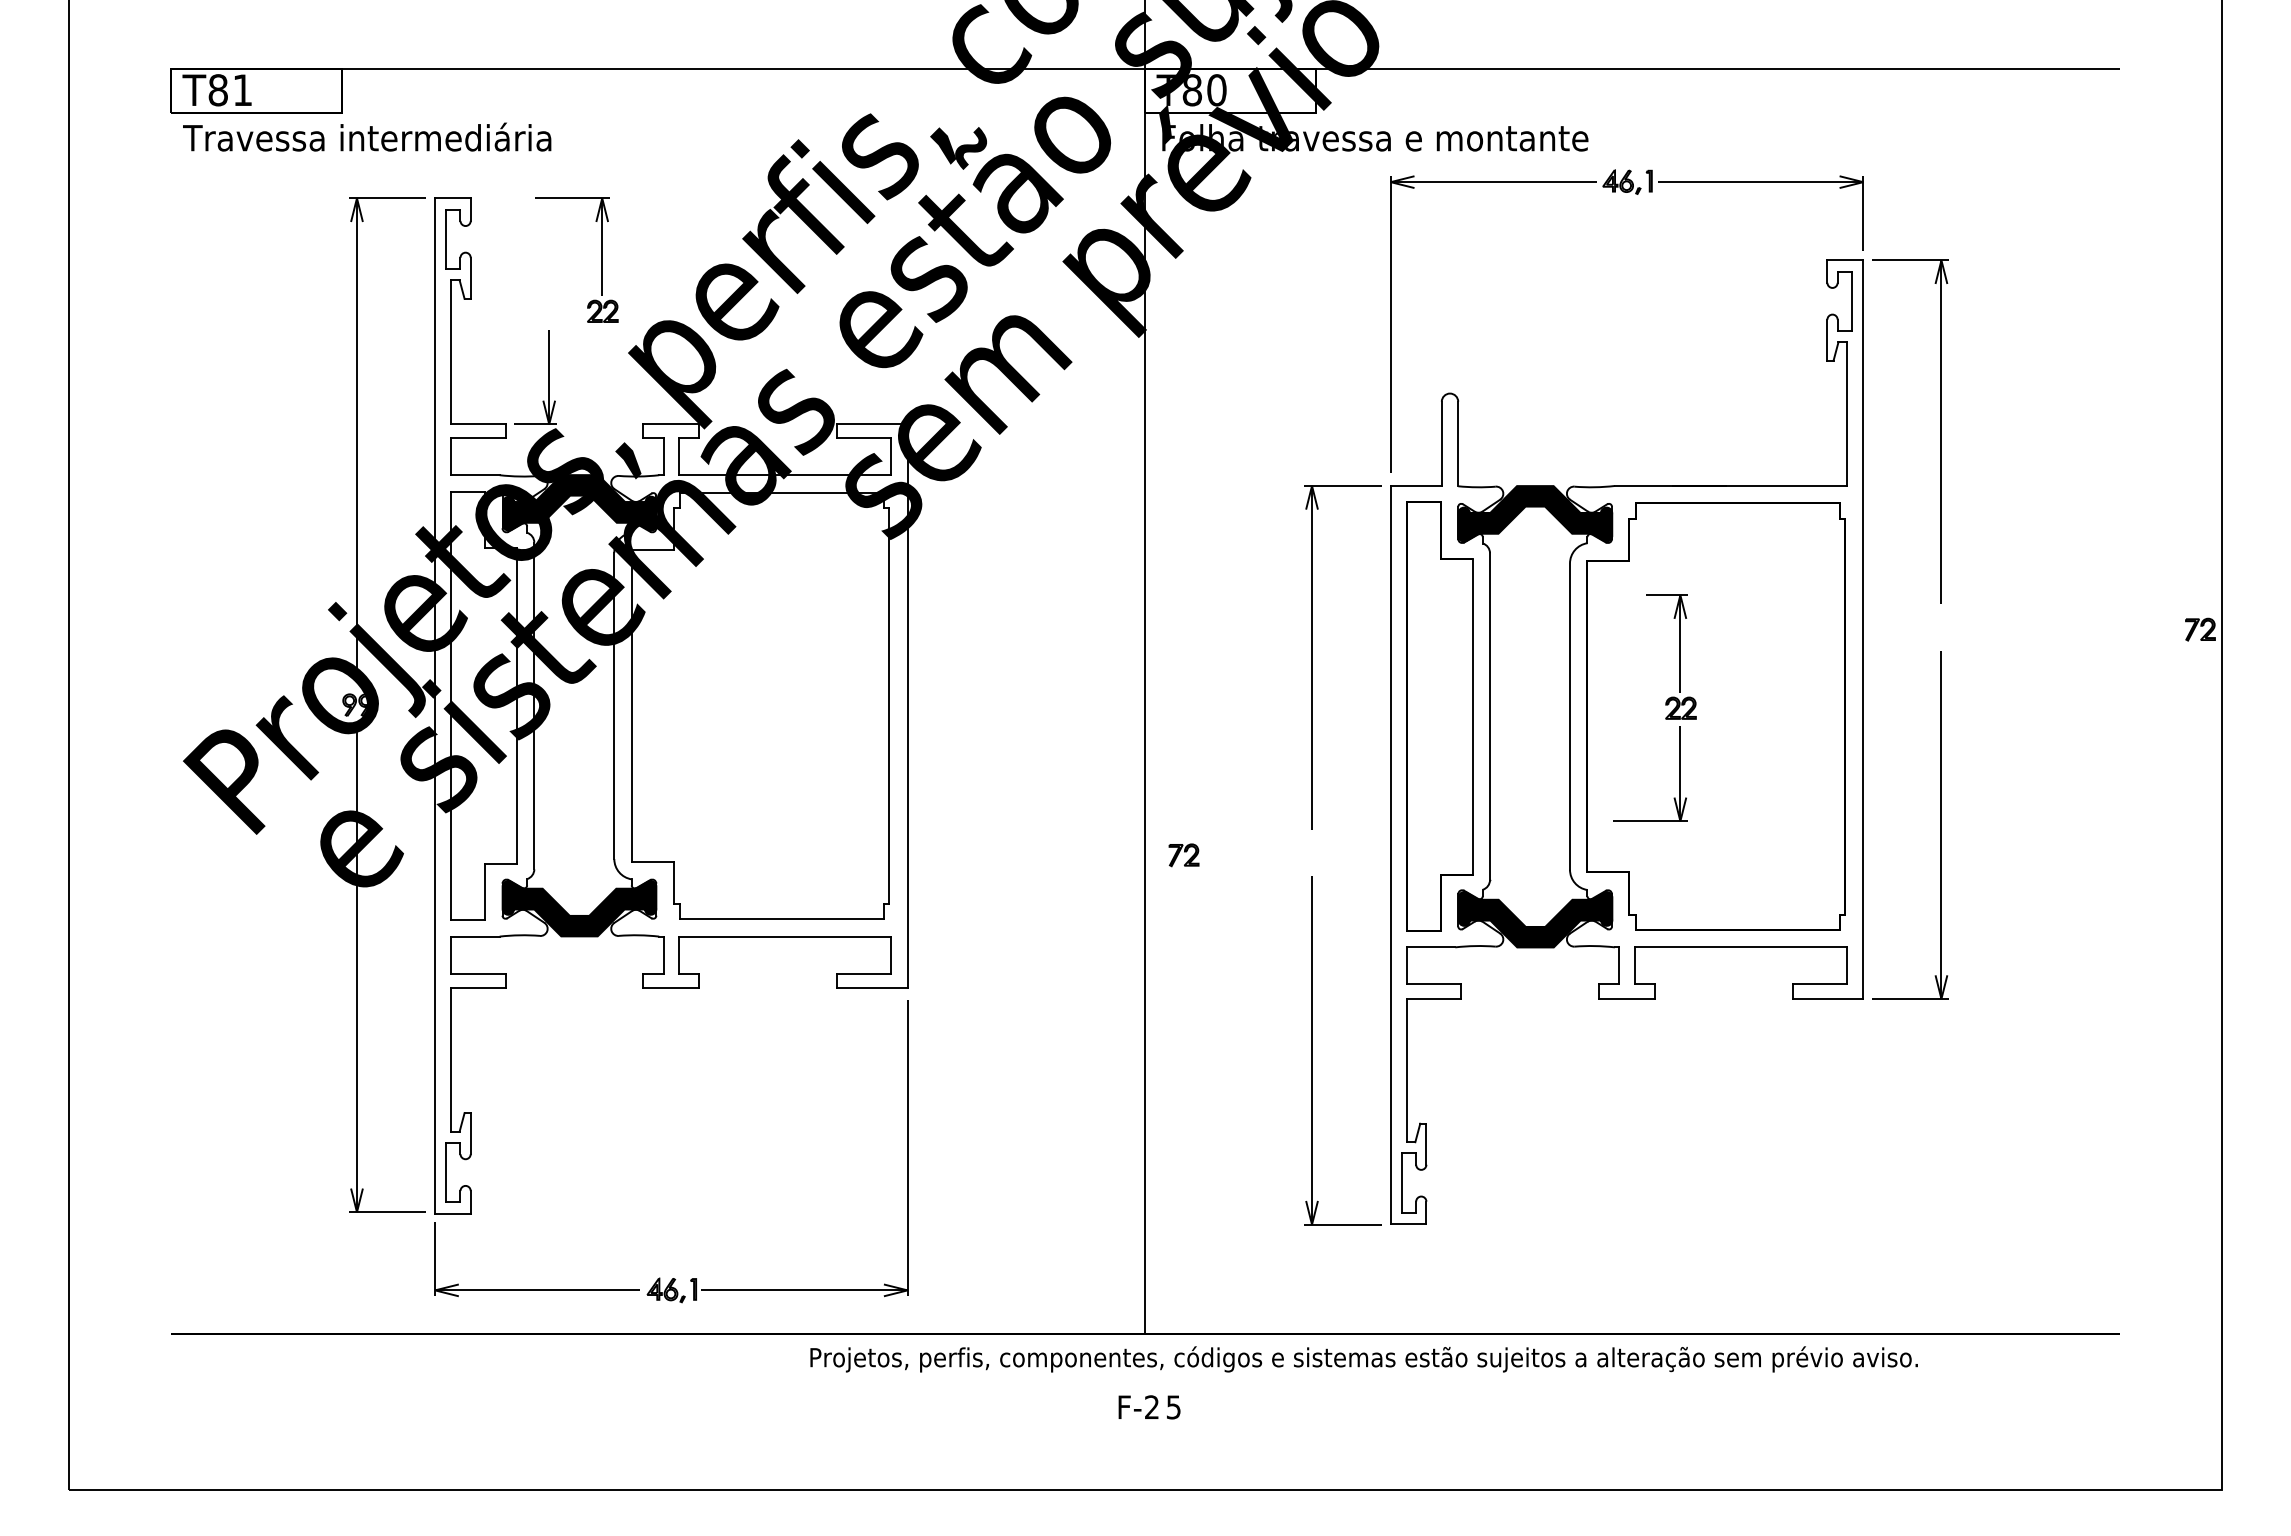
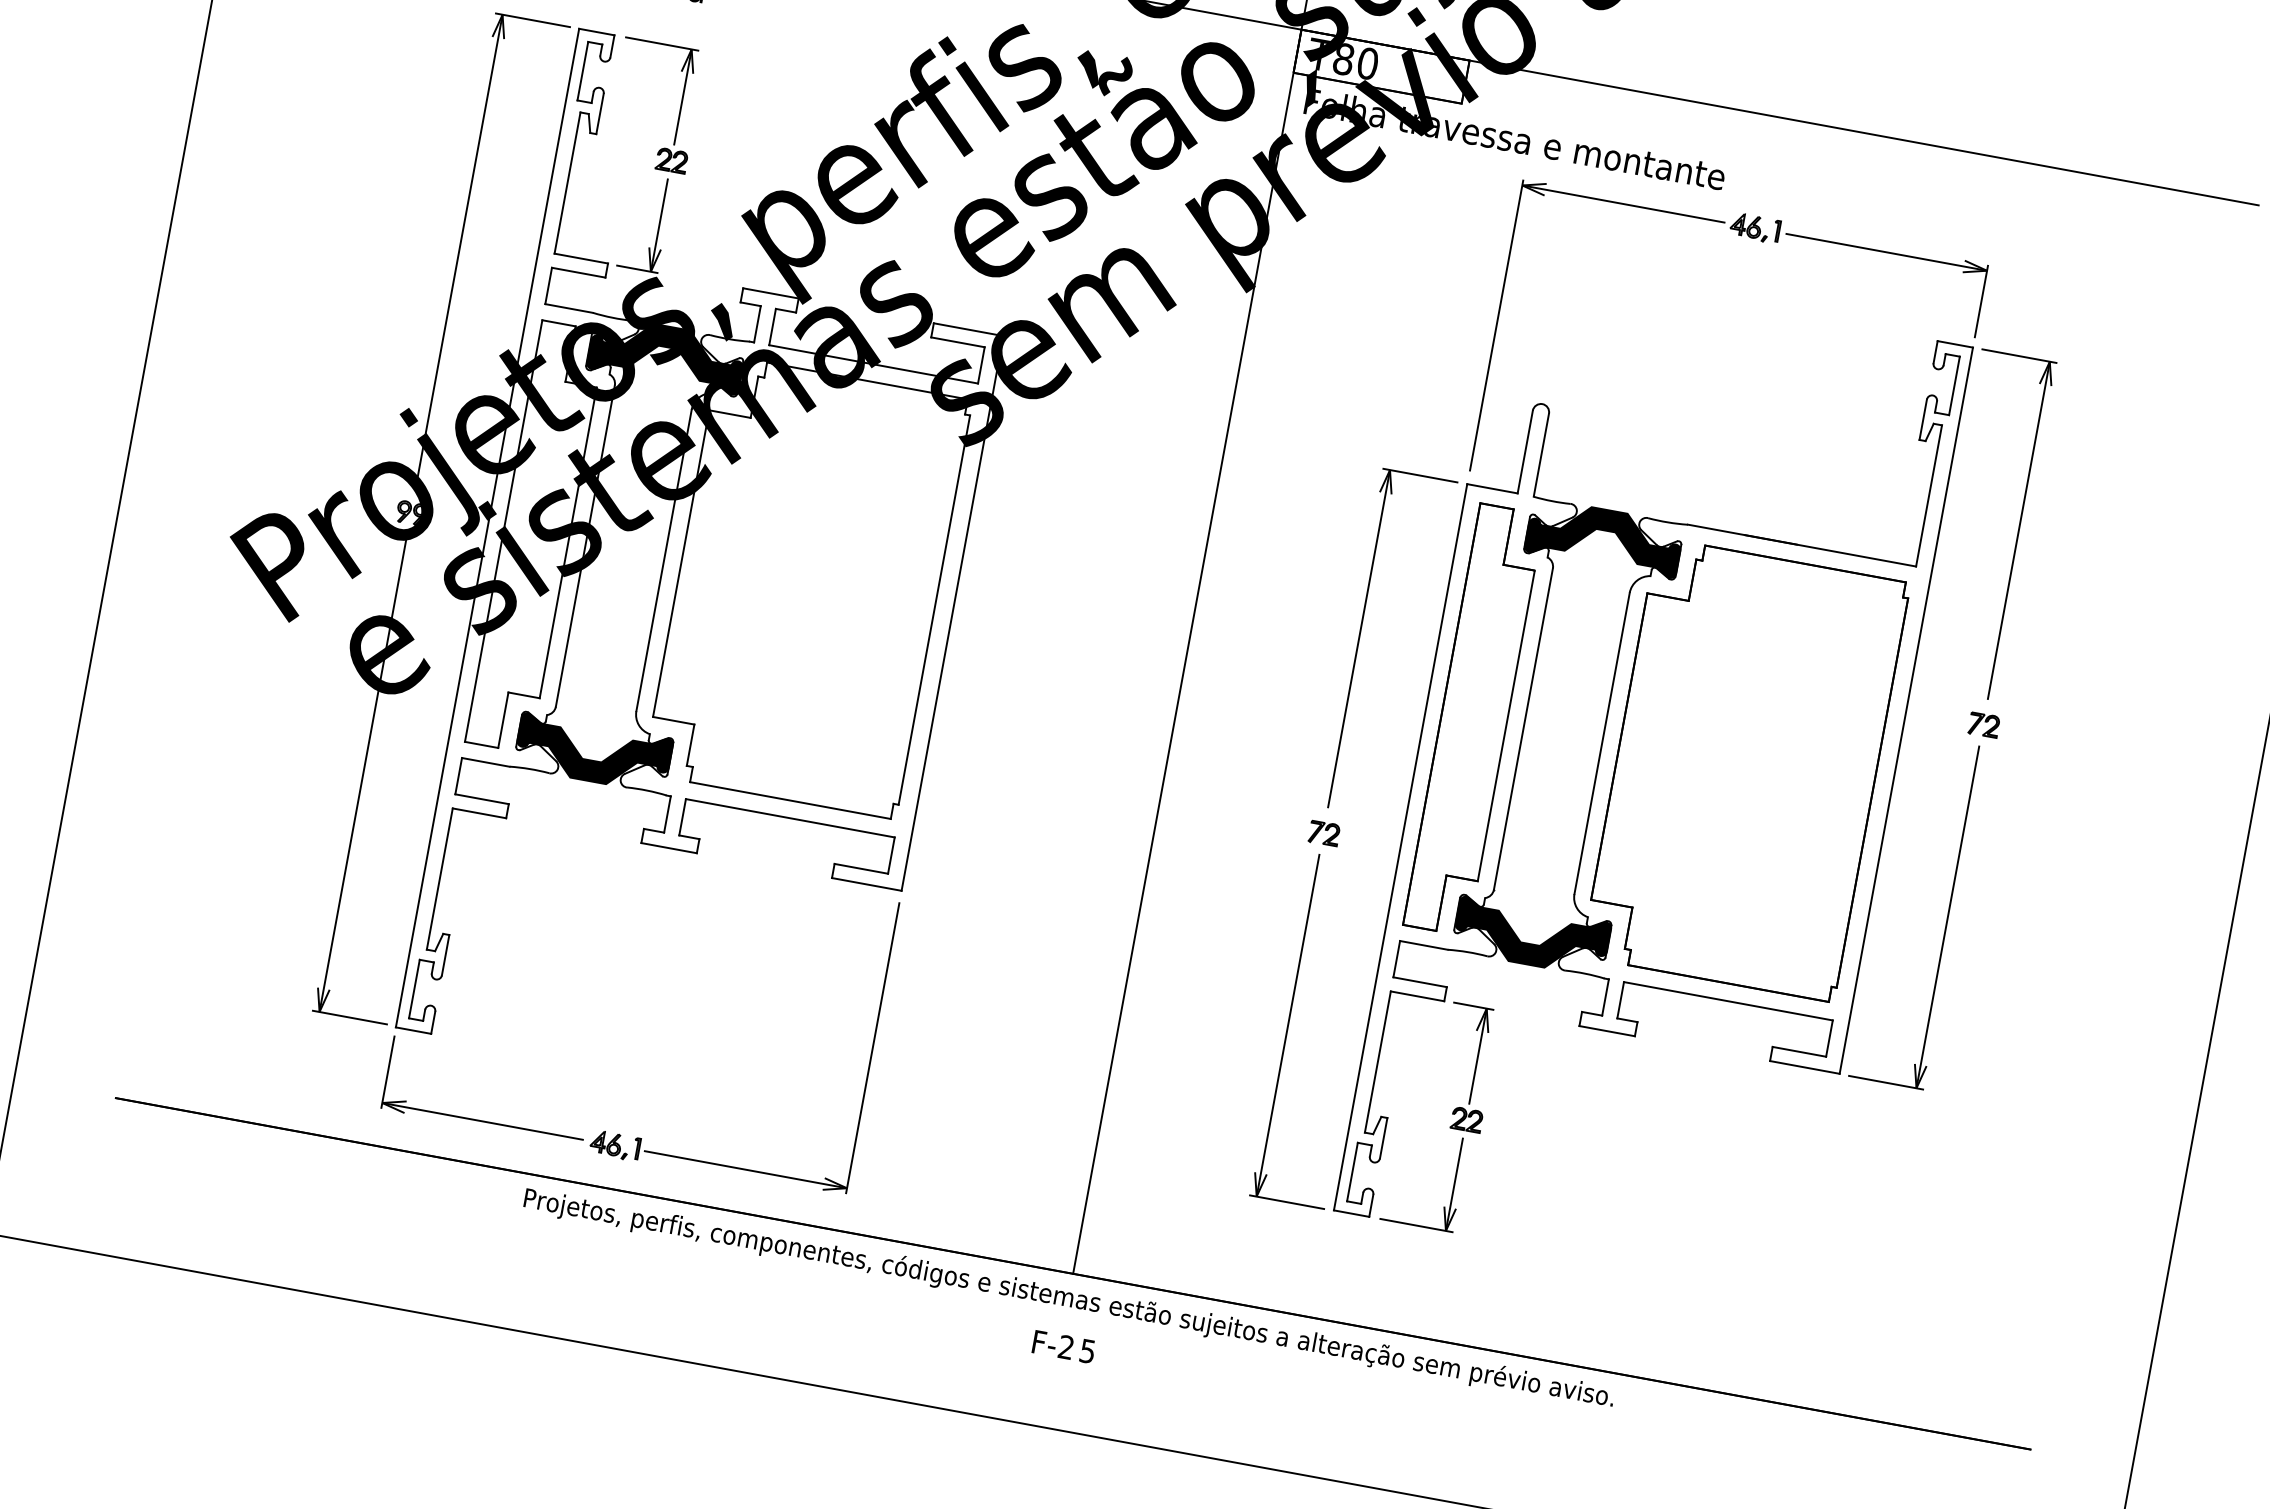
part: (601, 259) -> (679, 109), moved
part: (2200, 629) -> (1984, 725), moved
part: (1665, 705) -> (1452, 1114), moved
part: (1183, 855) -> (1323, 833), moved
text: (1363, 1359) -> (1068, 1299), moved

